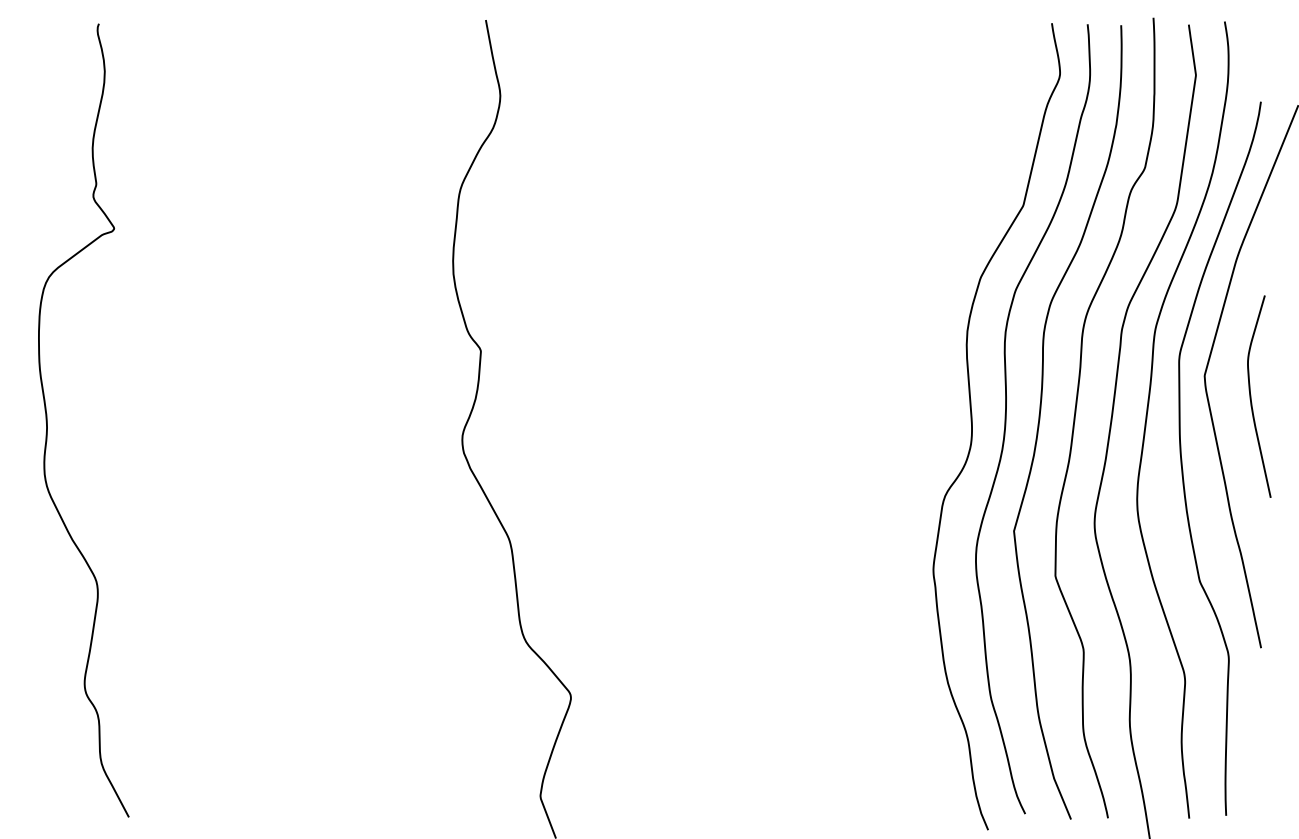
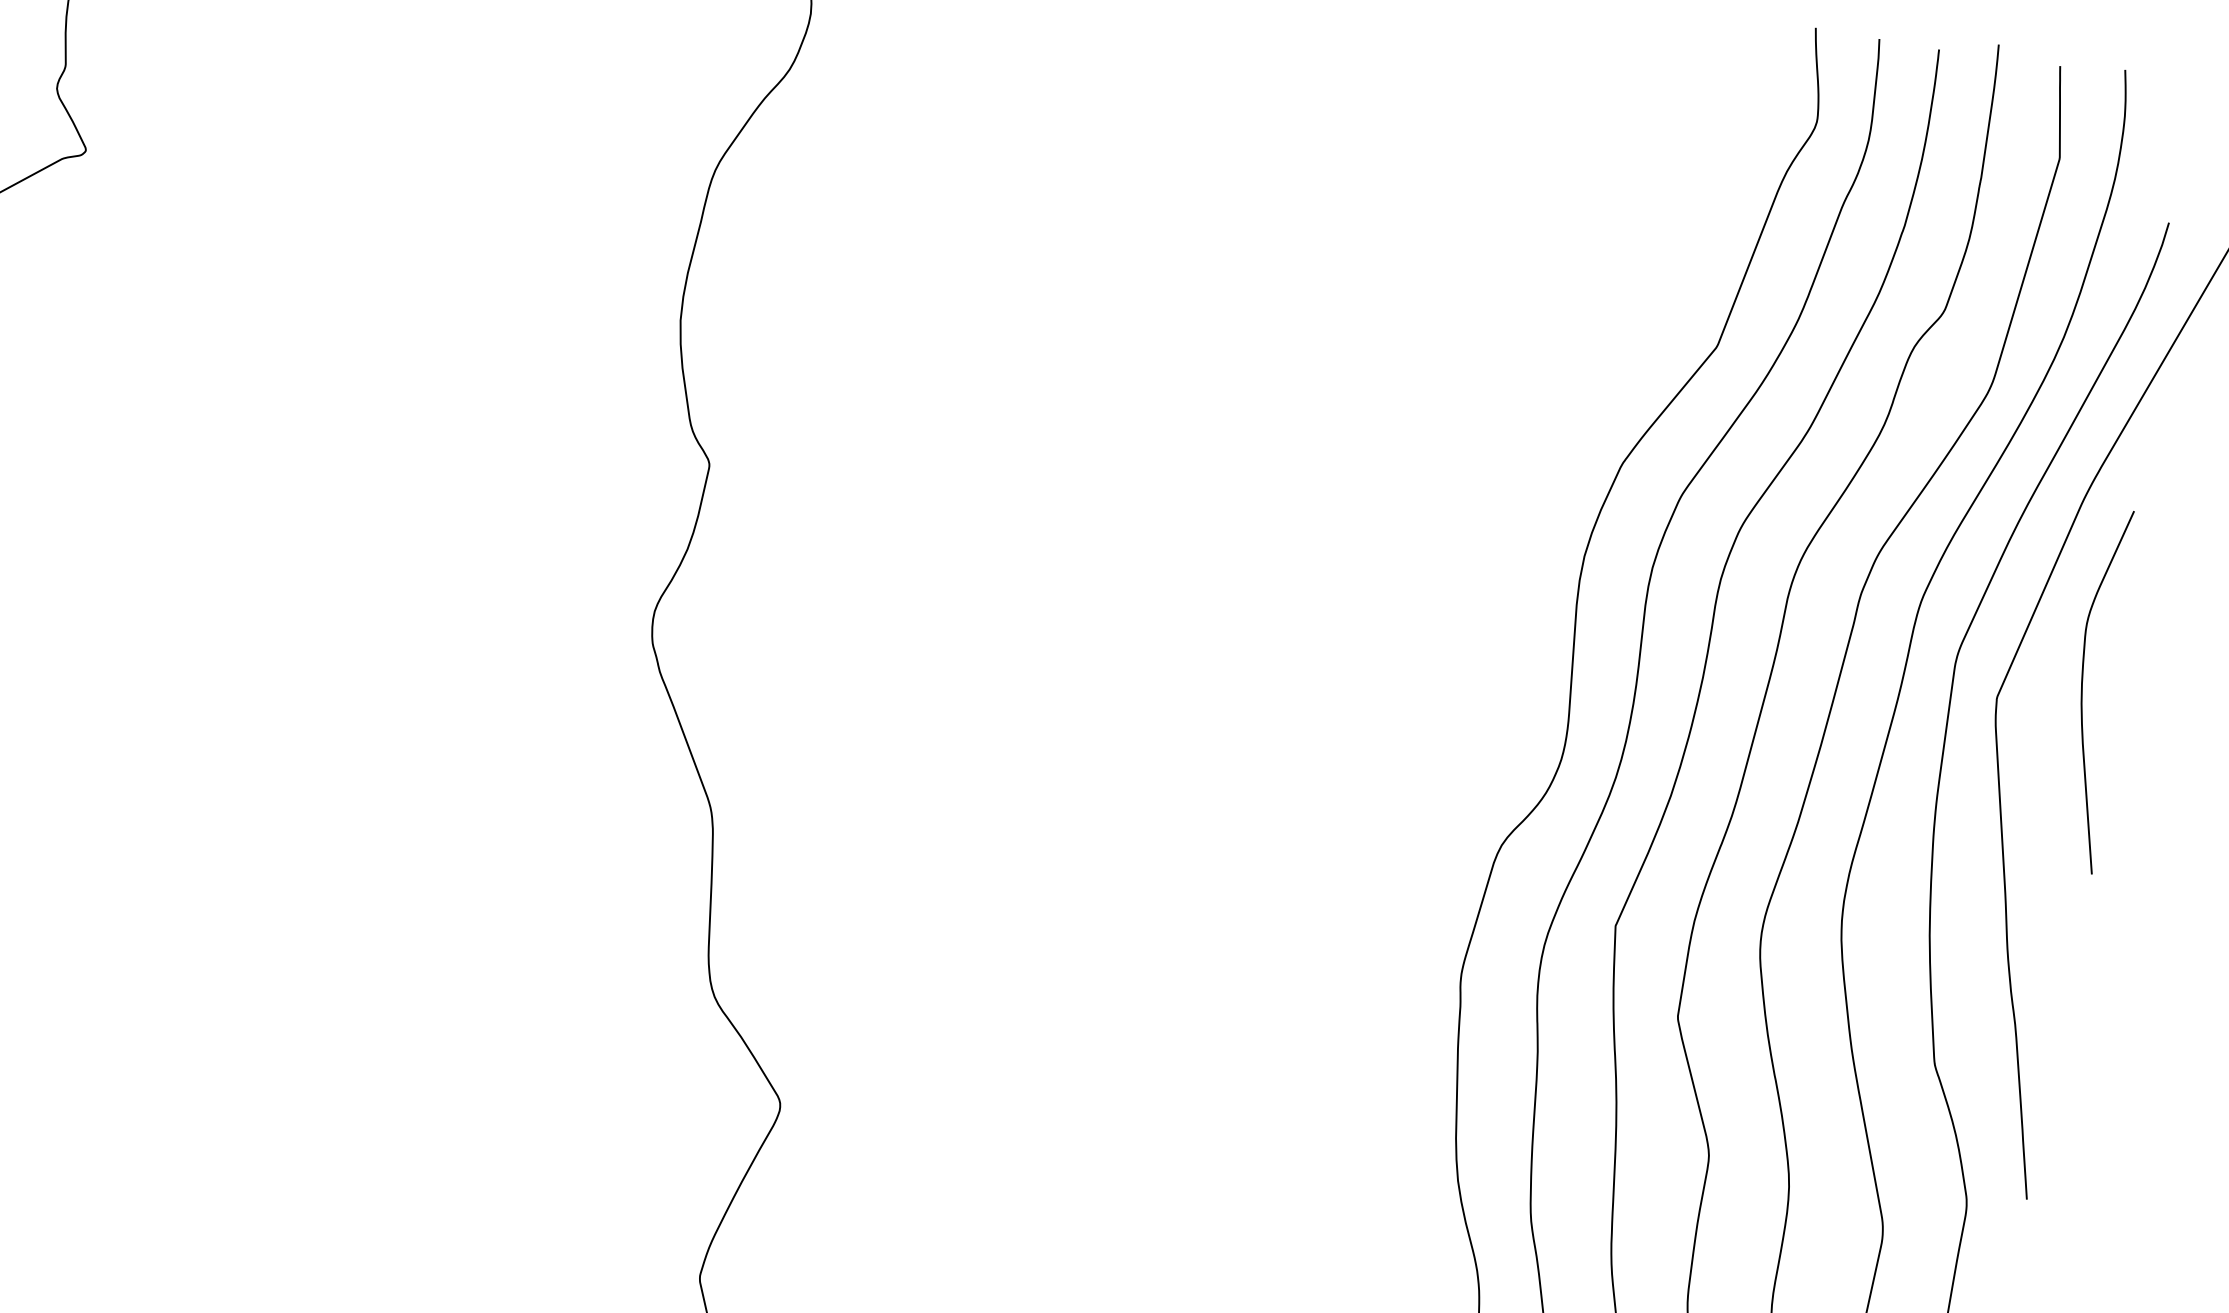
curve: (1251, 396) -> (2083, 688), moved

